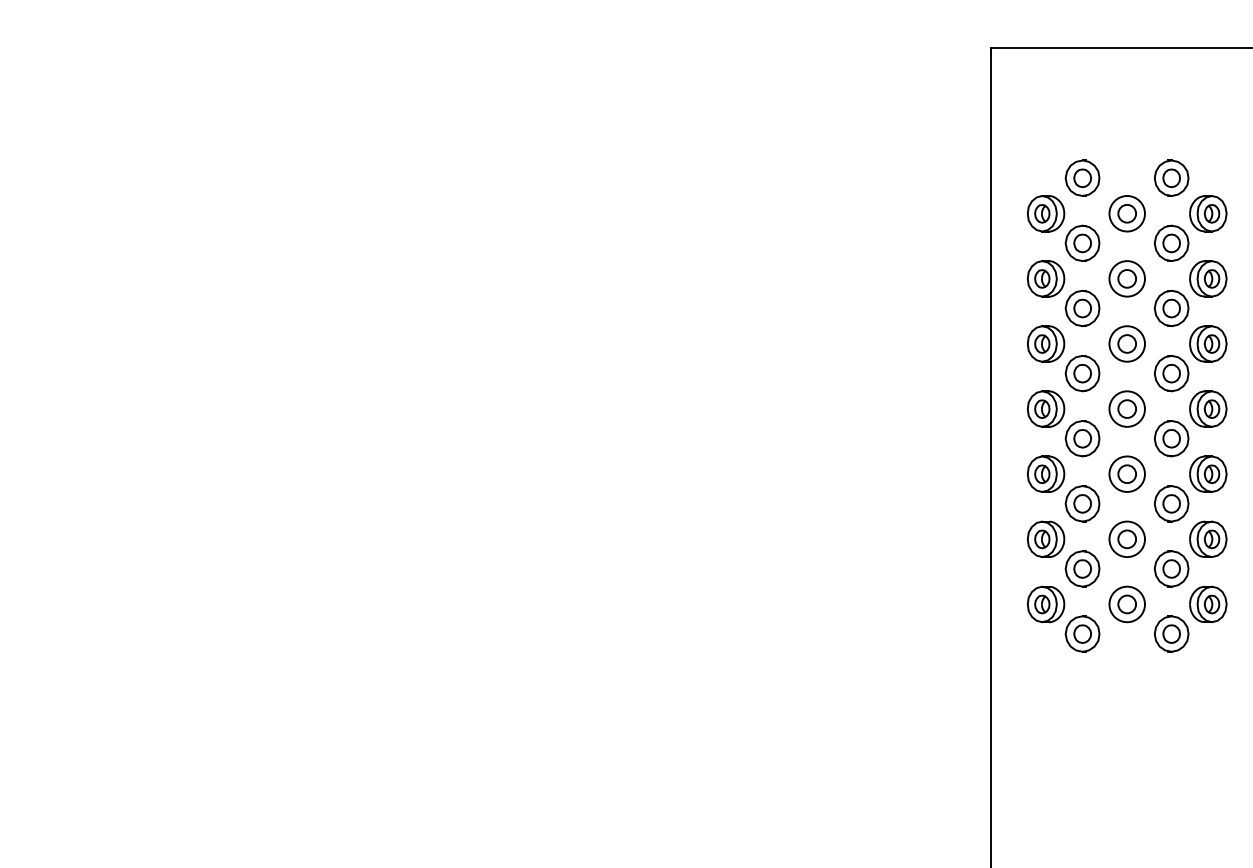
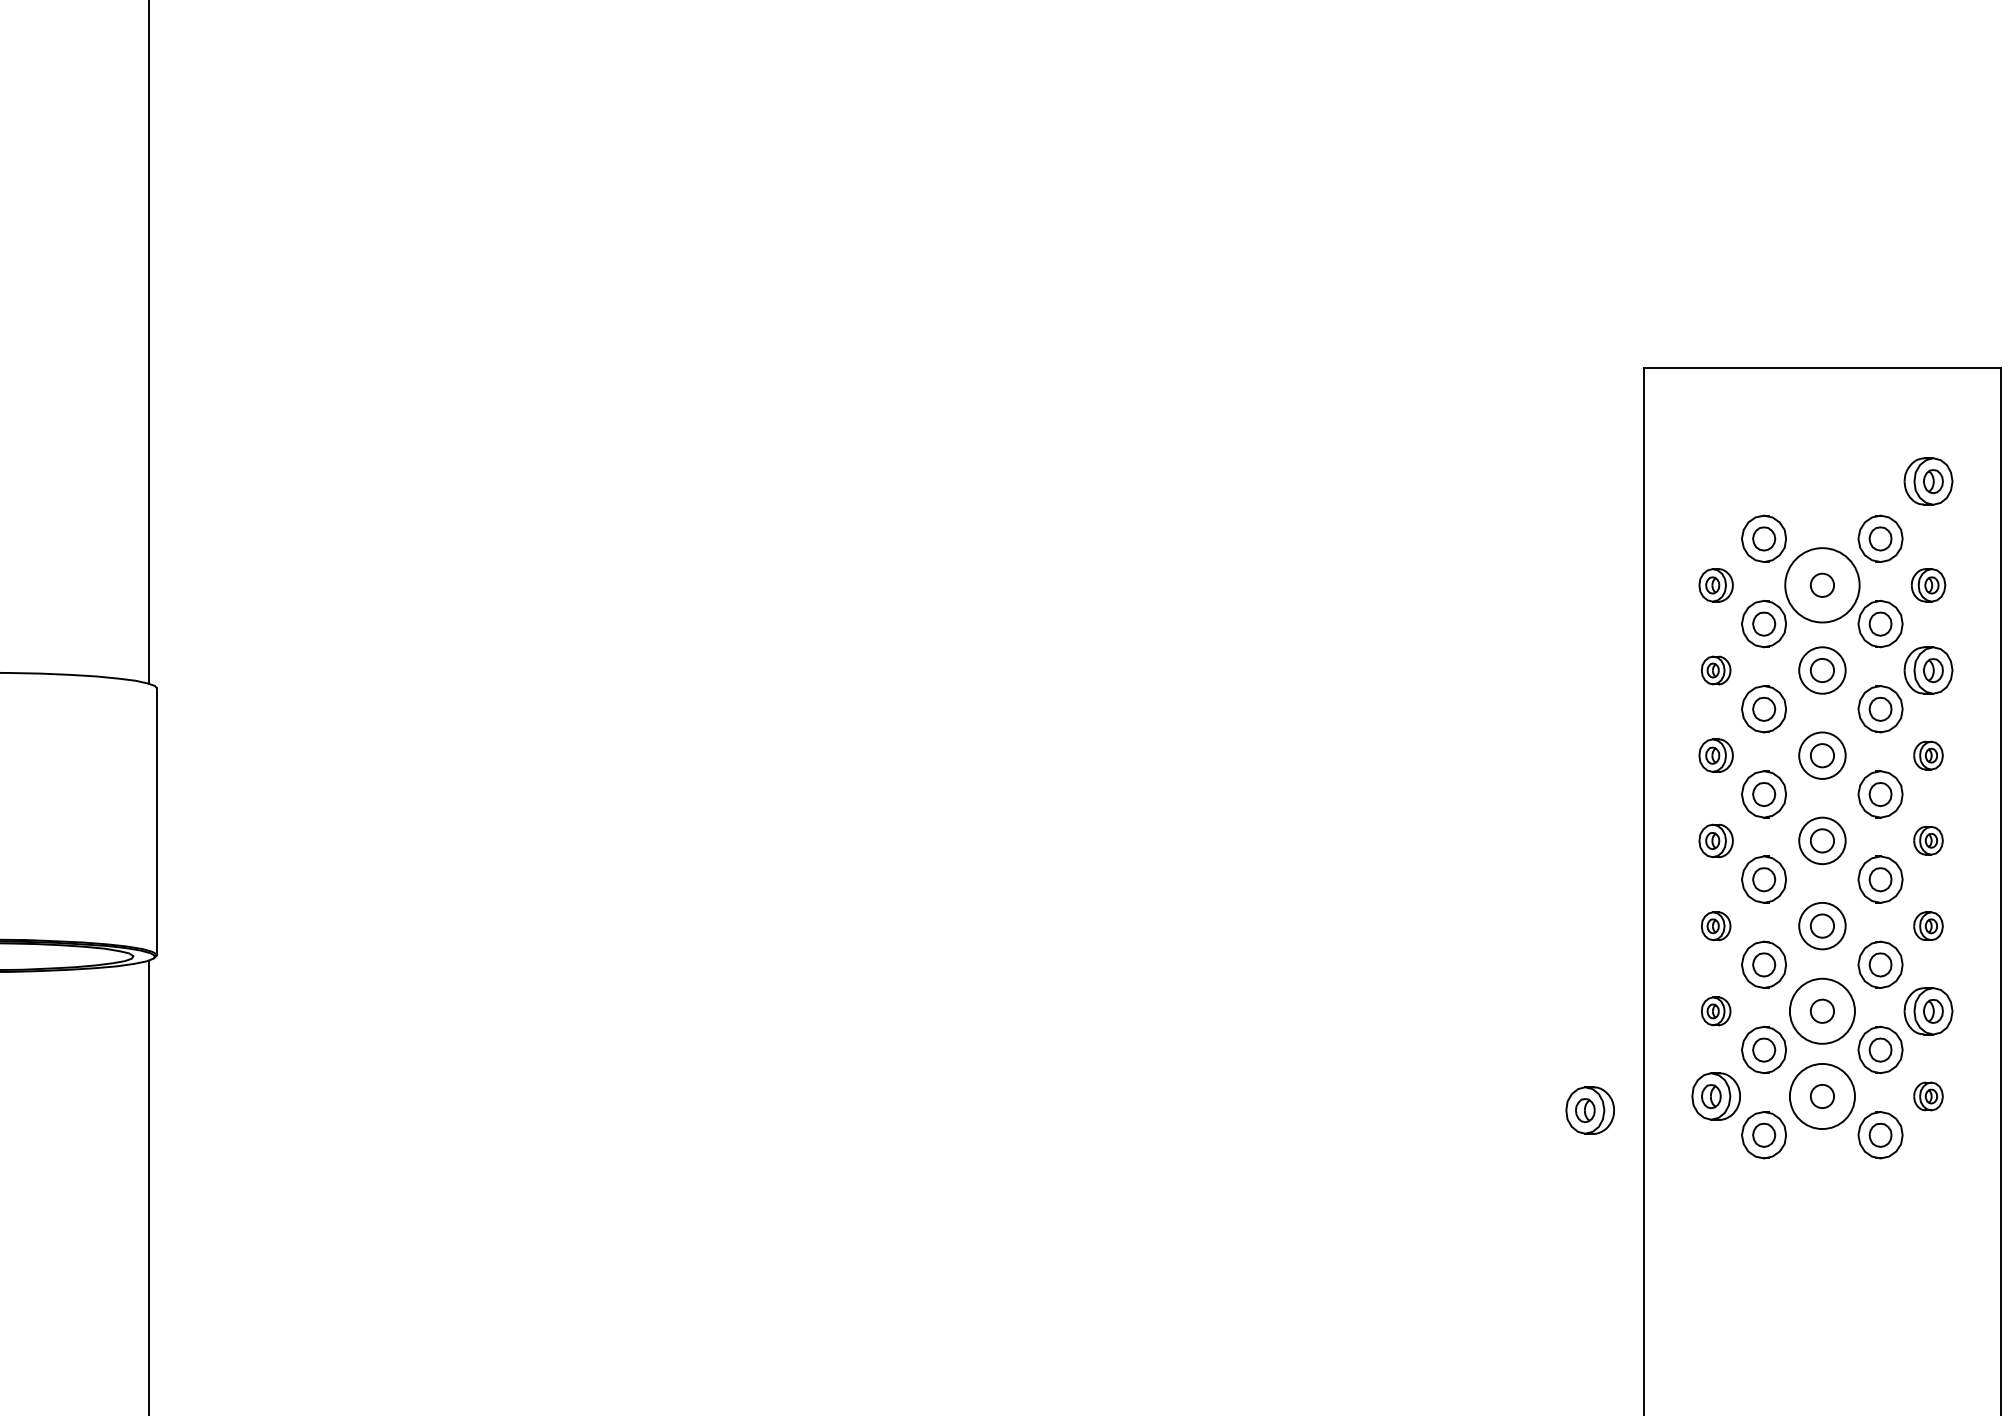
part: (1208, 134) -> (1928, 481), added
part: (1045, 213) -> (1715, 585), size x0.7
circle: (1127, 213) -> (1822, 585), size x1.6
part: (1208, 213) -> (1928, 585), size x0.7
part: (1045, 278) -> (1715, 670), size x0.6
part: (1045, 343) -> (1715, 755), size x0.7
part: (1208, 343) -> (1928, 755), size x0.6
part: (1045, 408) -> (1715, 840), size x0.7
part: (1208, 408) -> (1928, 840), size x0.6
part: (1045, 474) -> (1715, 926), size x0.6
part: (1208, 474) -> (1928, 926), size x0.6
part: (1045, 539) -> (1715, 1011), size x0.6
circle: (1127, 539) -> (1822, 1011), size x1.4
circle: (1127, 604) -> (1822, 1096), size x1.4
part: (1208, 604) -> (1928, 1096), size x0.6
part: (949, 615) -> (1589, 1110), added

